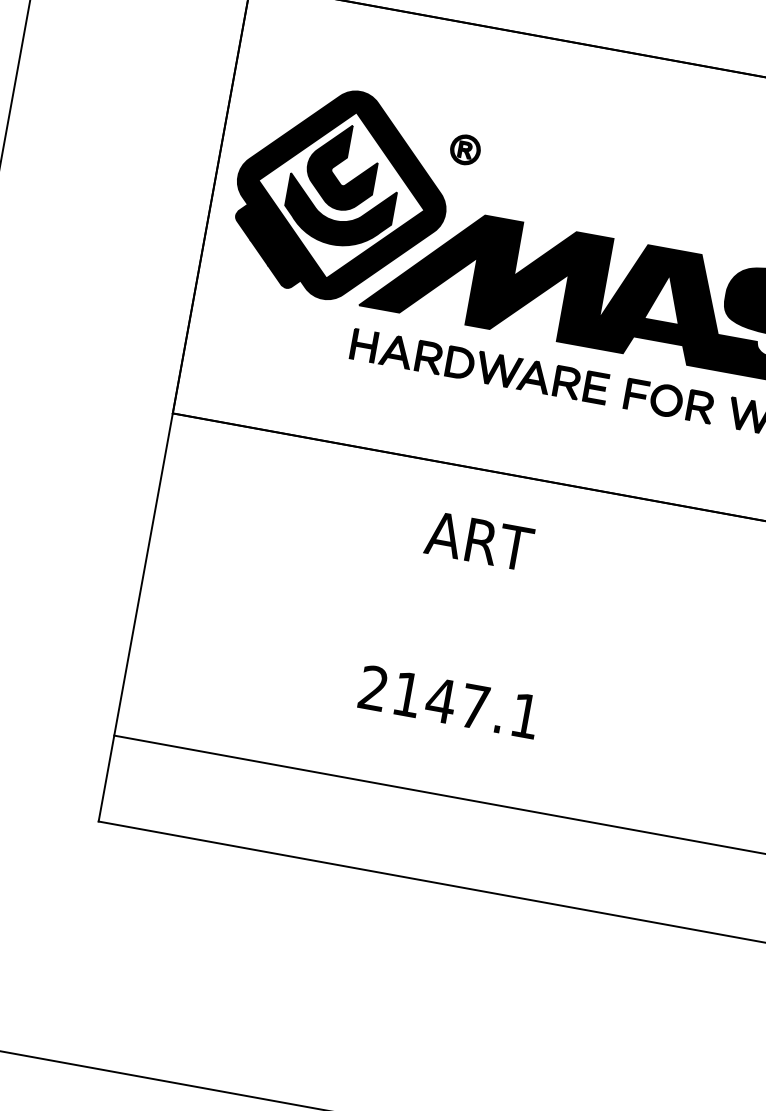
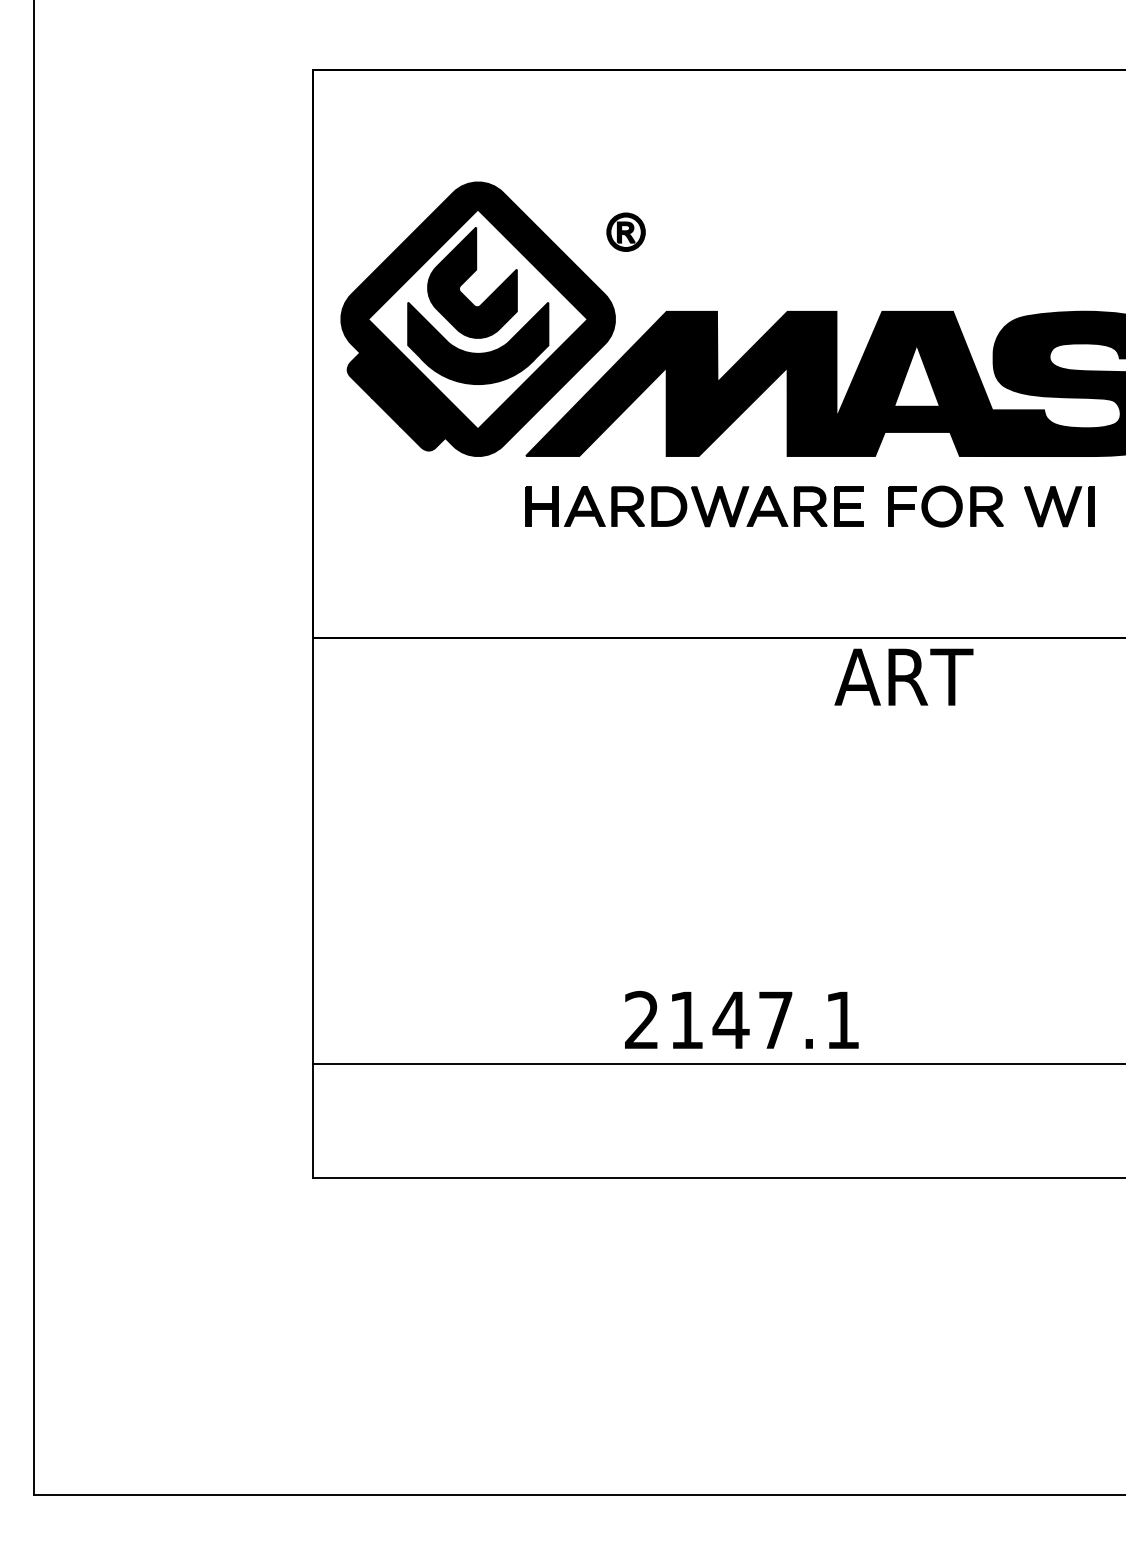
text: (479, 540) -> (903, 676), moved
text: (449, 701) -> (741, 1019), moved

